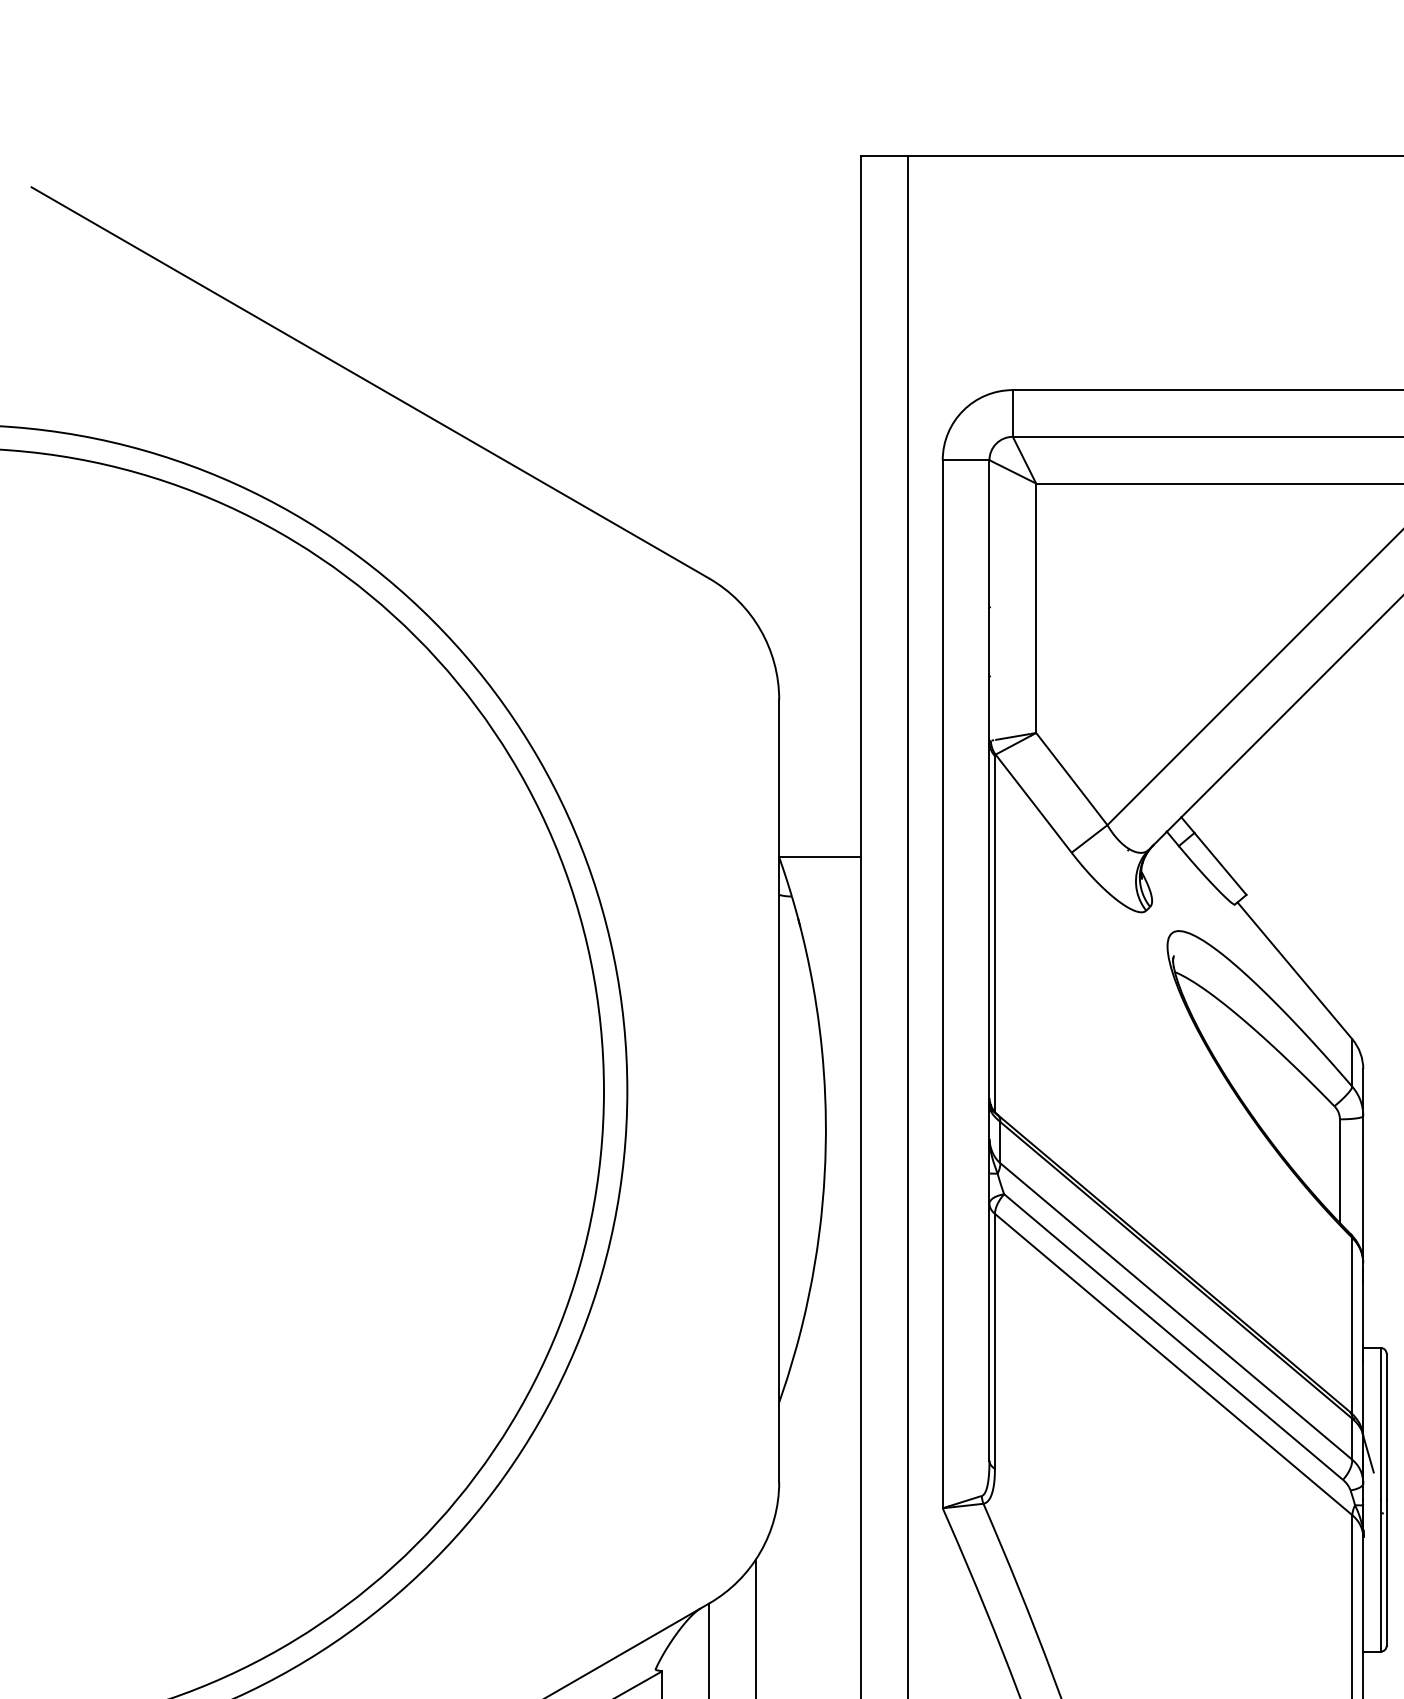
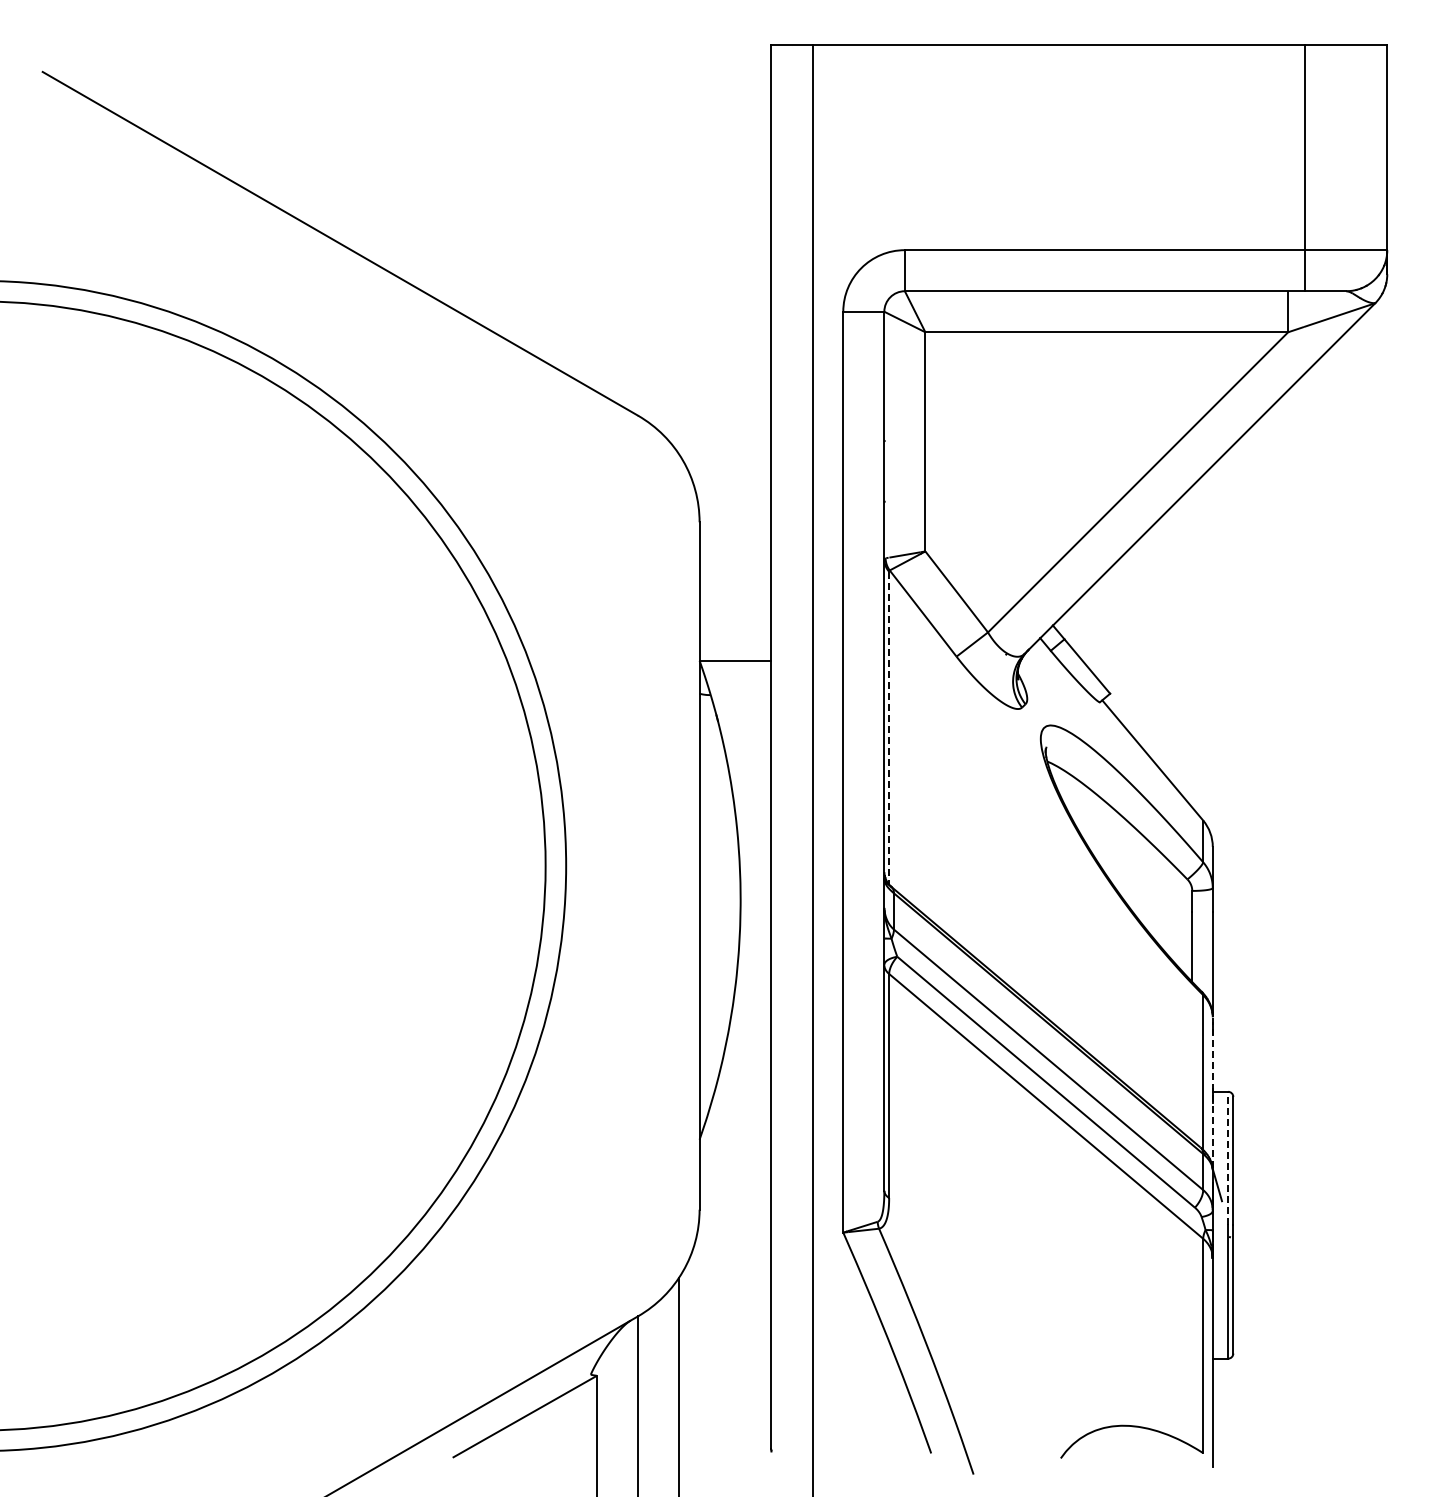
line: (995, 934) -> (889, 728), solid -> dashed
line: (1362, 1348) -> (1212, 1092), solid -> dashed
line: (1381, 1423) -> (1228, 1158), solid -> dashed

